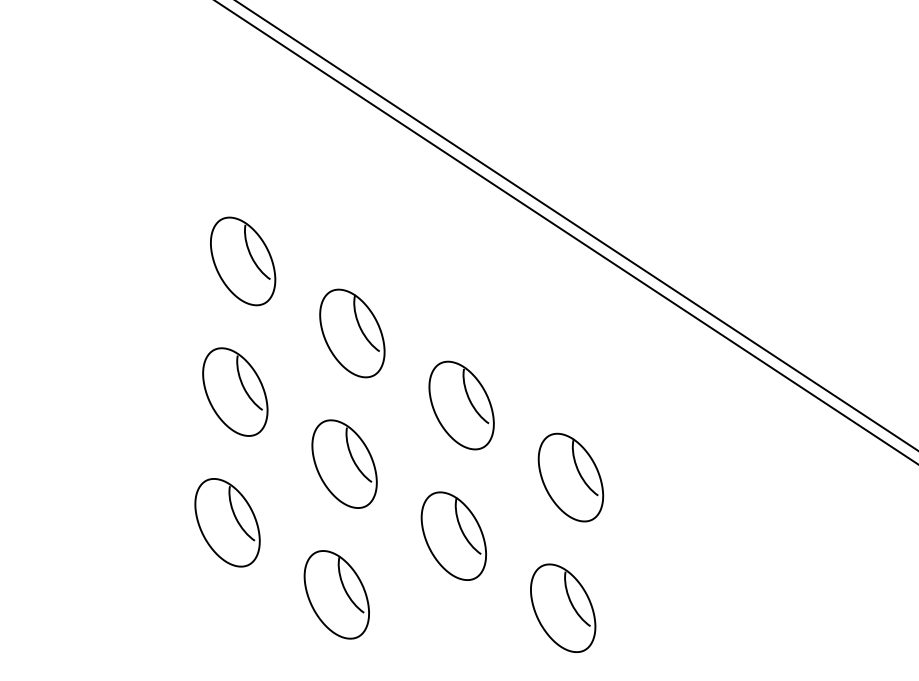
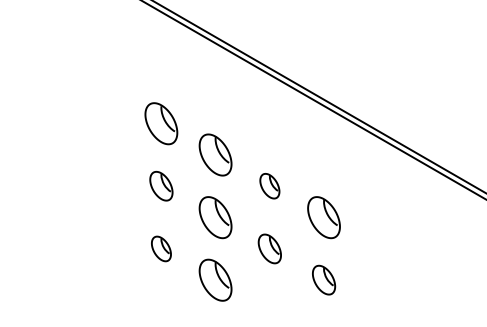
part: (235, 390) -> (161, 185), size x0.7
part: (461, 403) -> (269, 185), size x0.6
part: (227, 521) -> (161, 248), size x0.6
part: (453, 535) -> (269, 248), size x0.7
part: (562, 606) -> (323, 279), size x0.7

